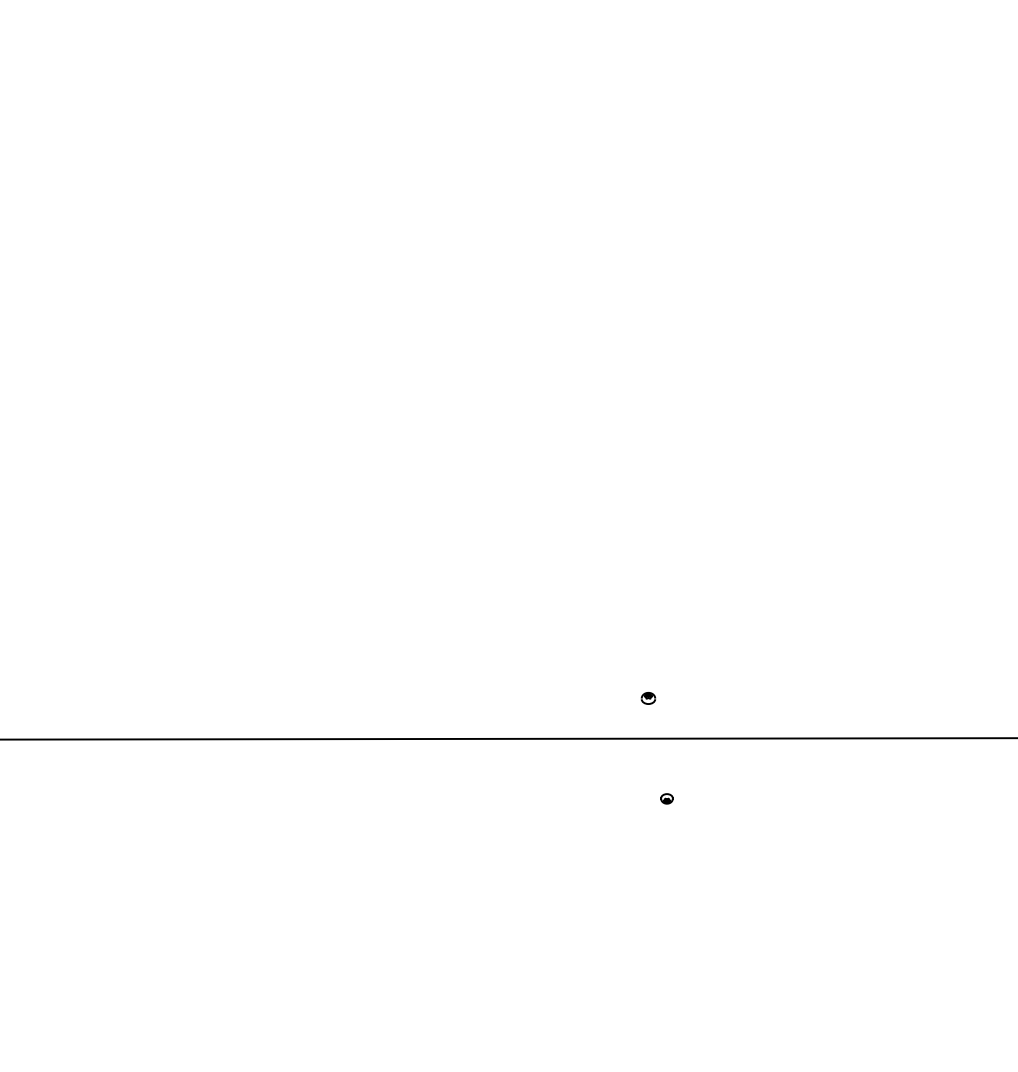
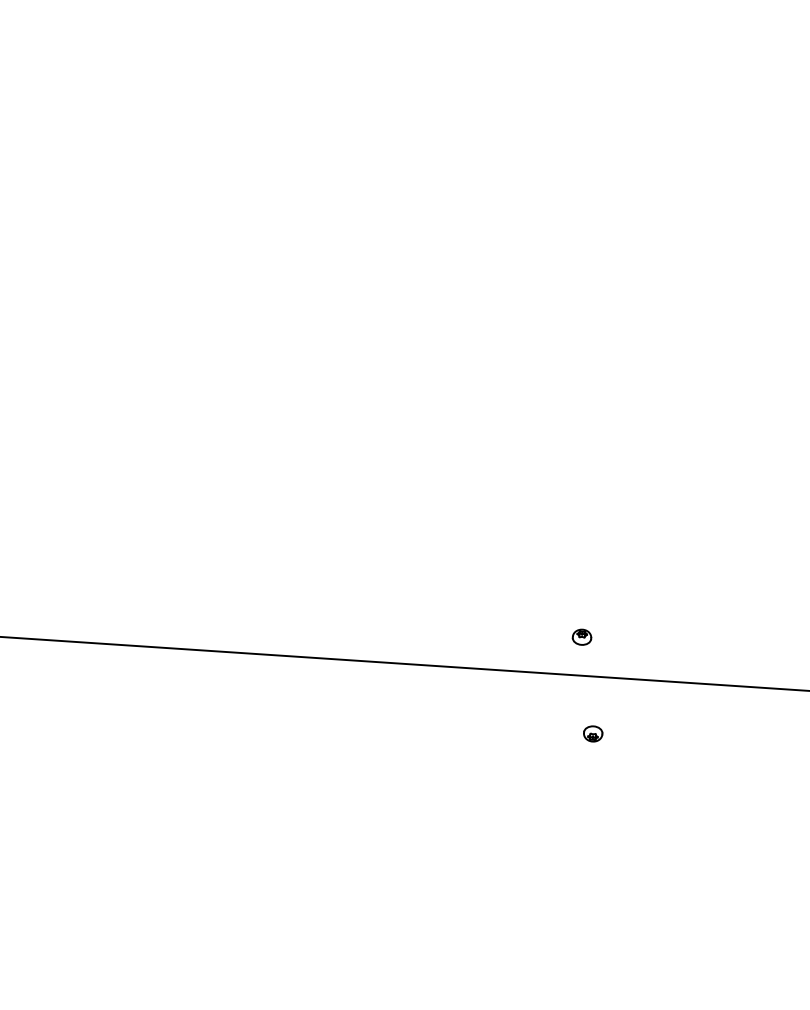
part: (648, 698) -> (582, 637), size x1.43
part: (666, 798) -> (592, 733), size x1.67

